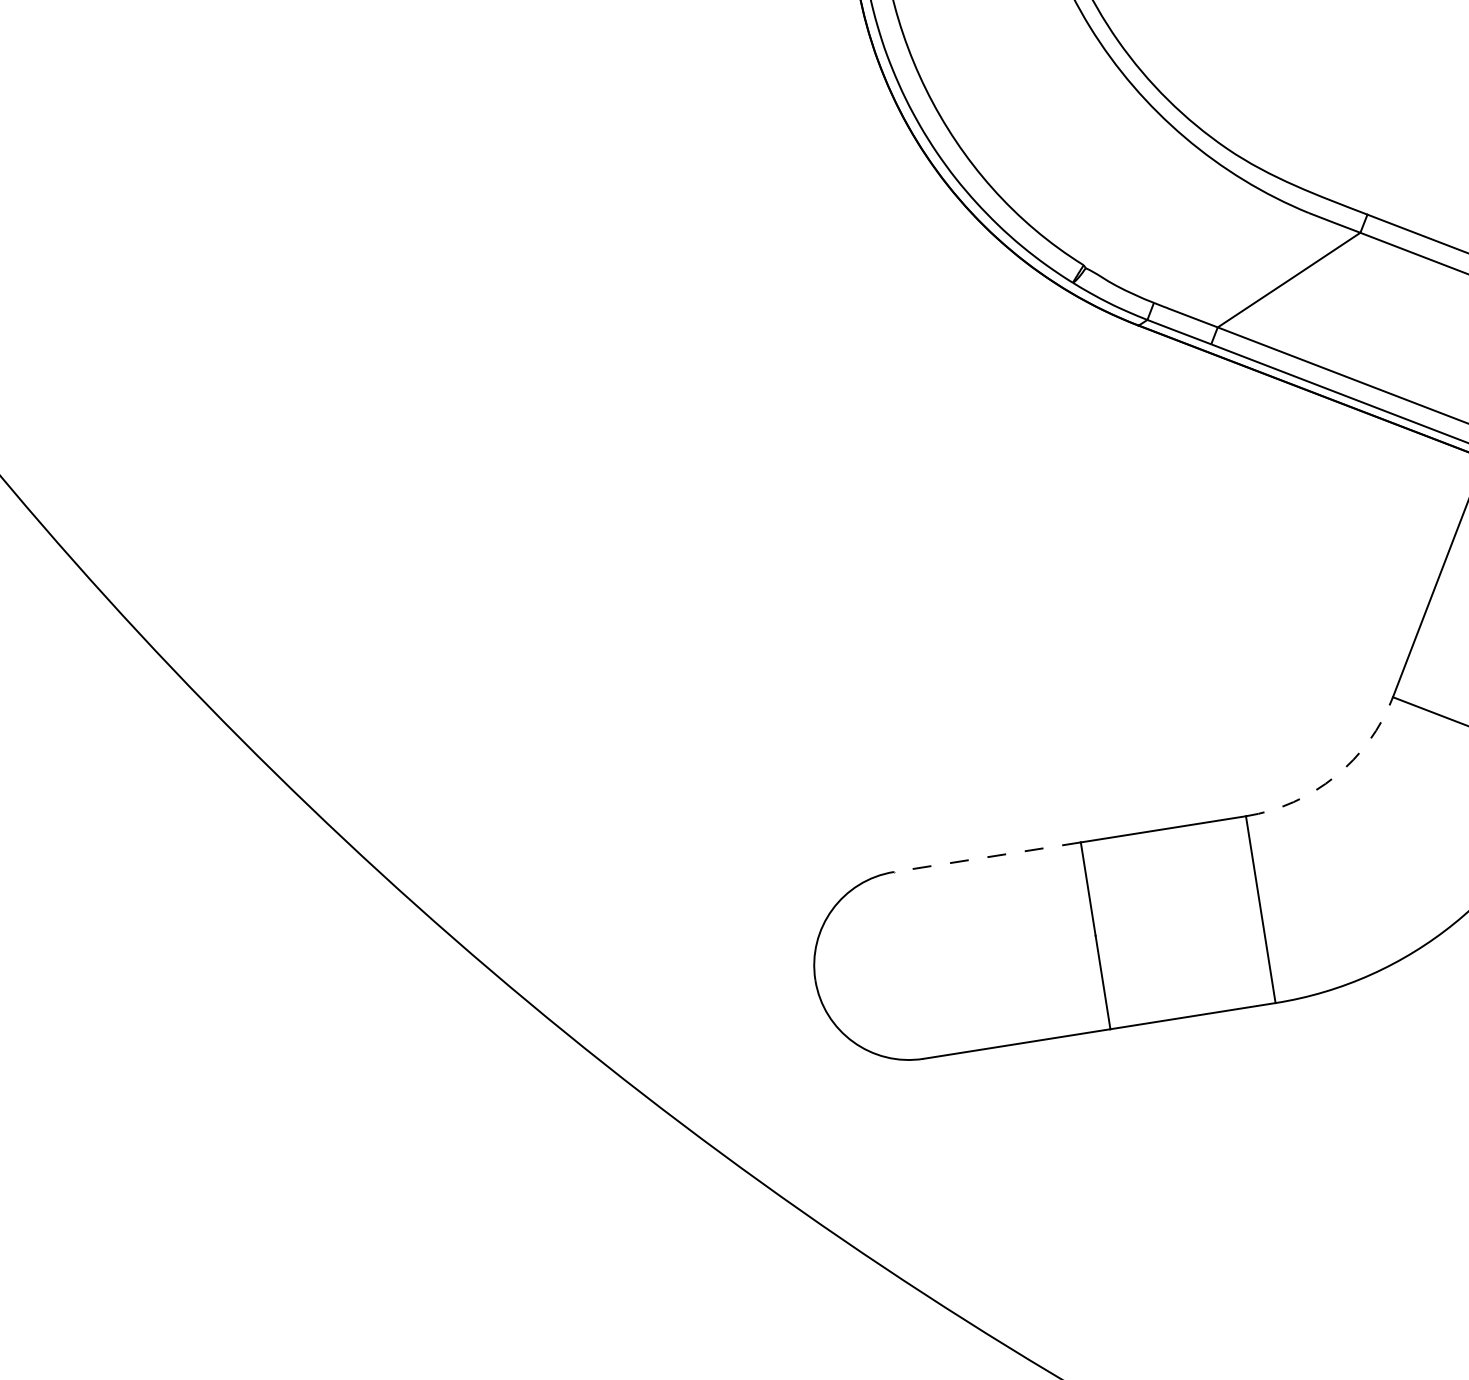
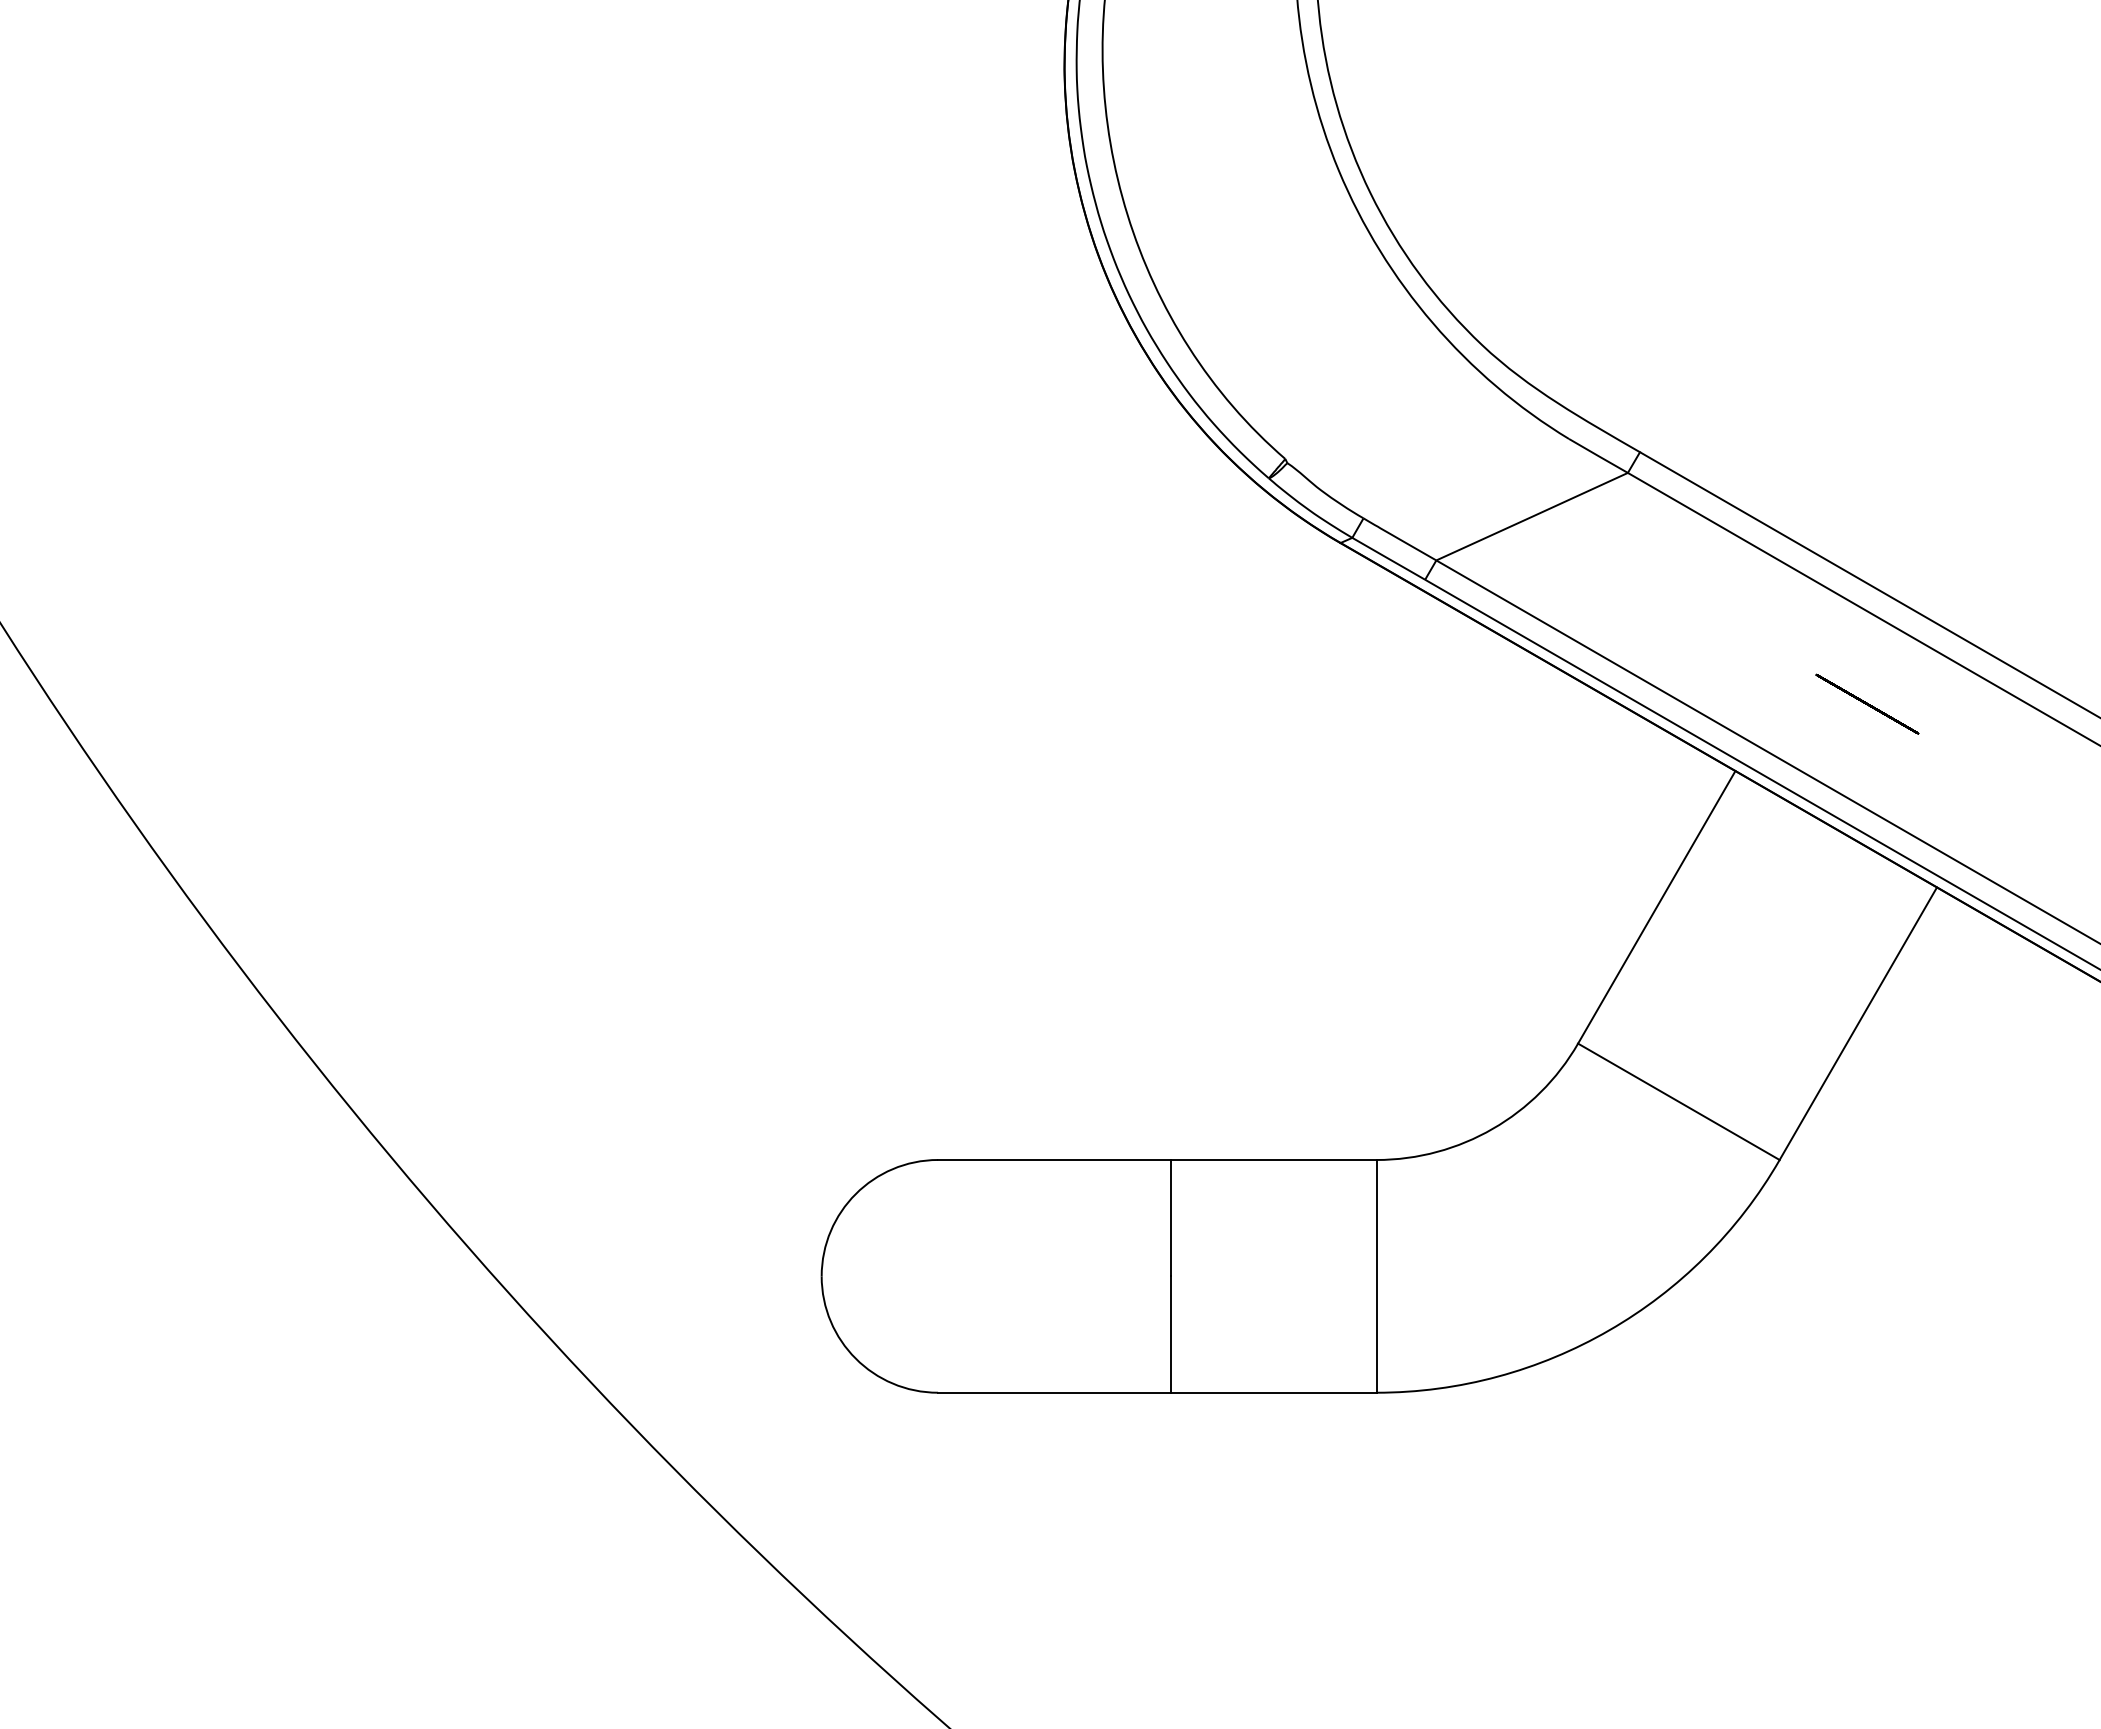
arc: (1335, 776) -> (1492, 1128), dashed -> solid
line: (986, 856) -> (1053, 1159), dashed -> solid

